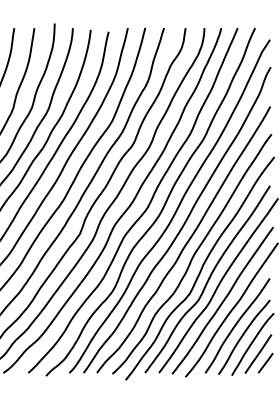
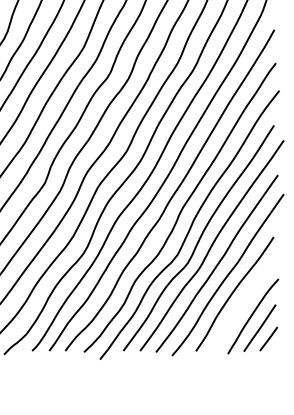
curve: (243, 336) -> (242, 306), removed

